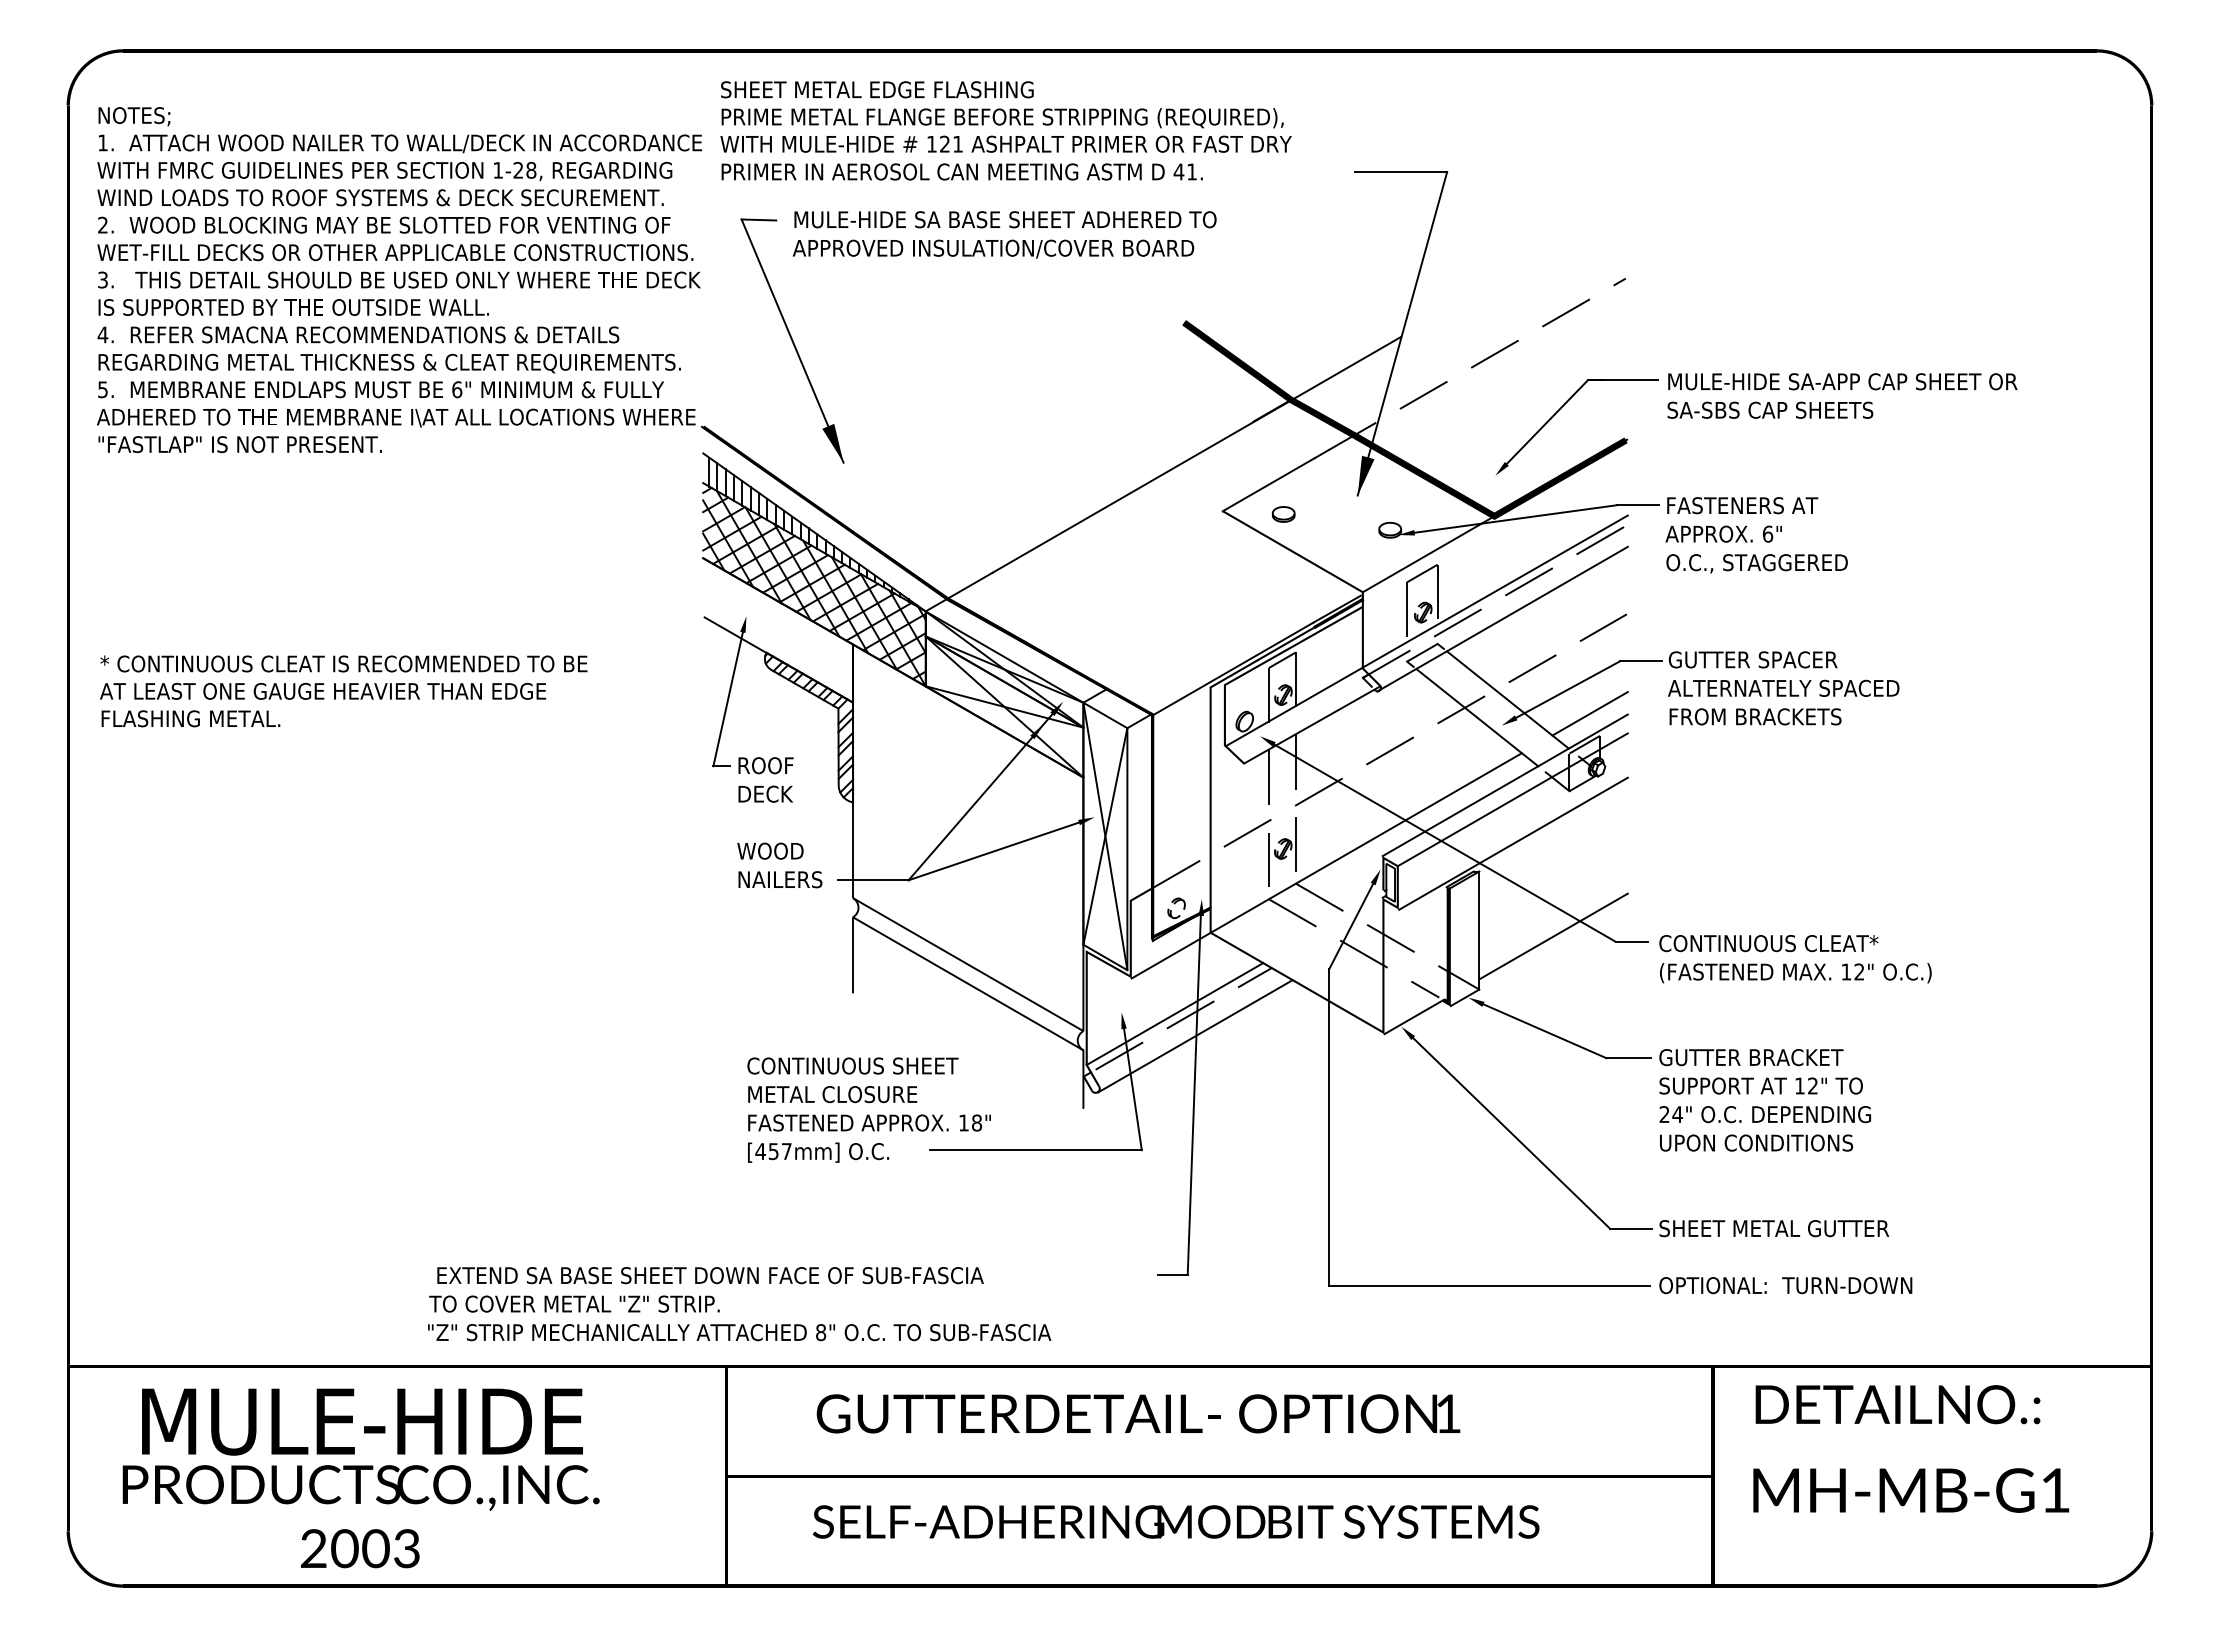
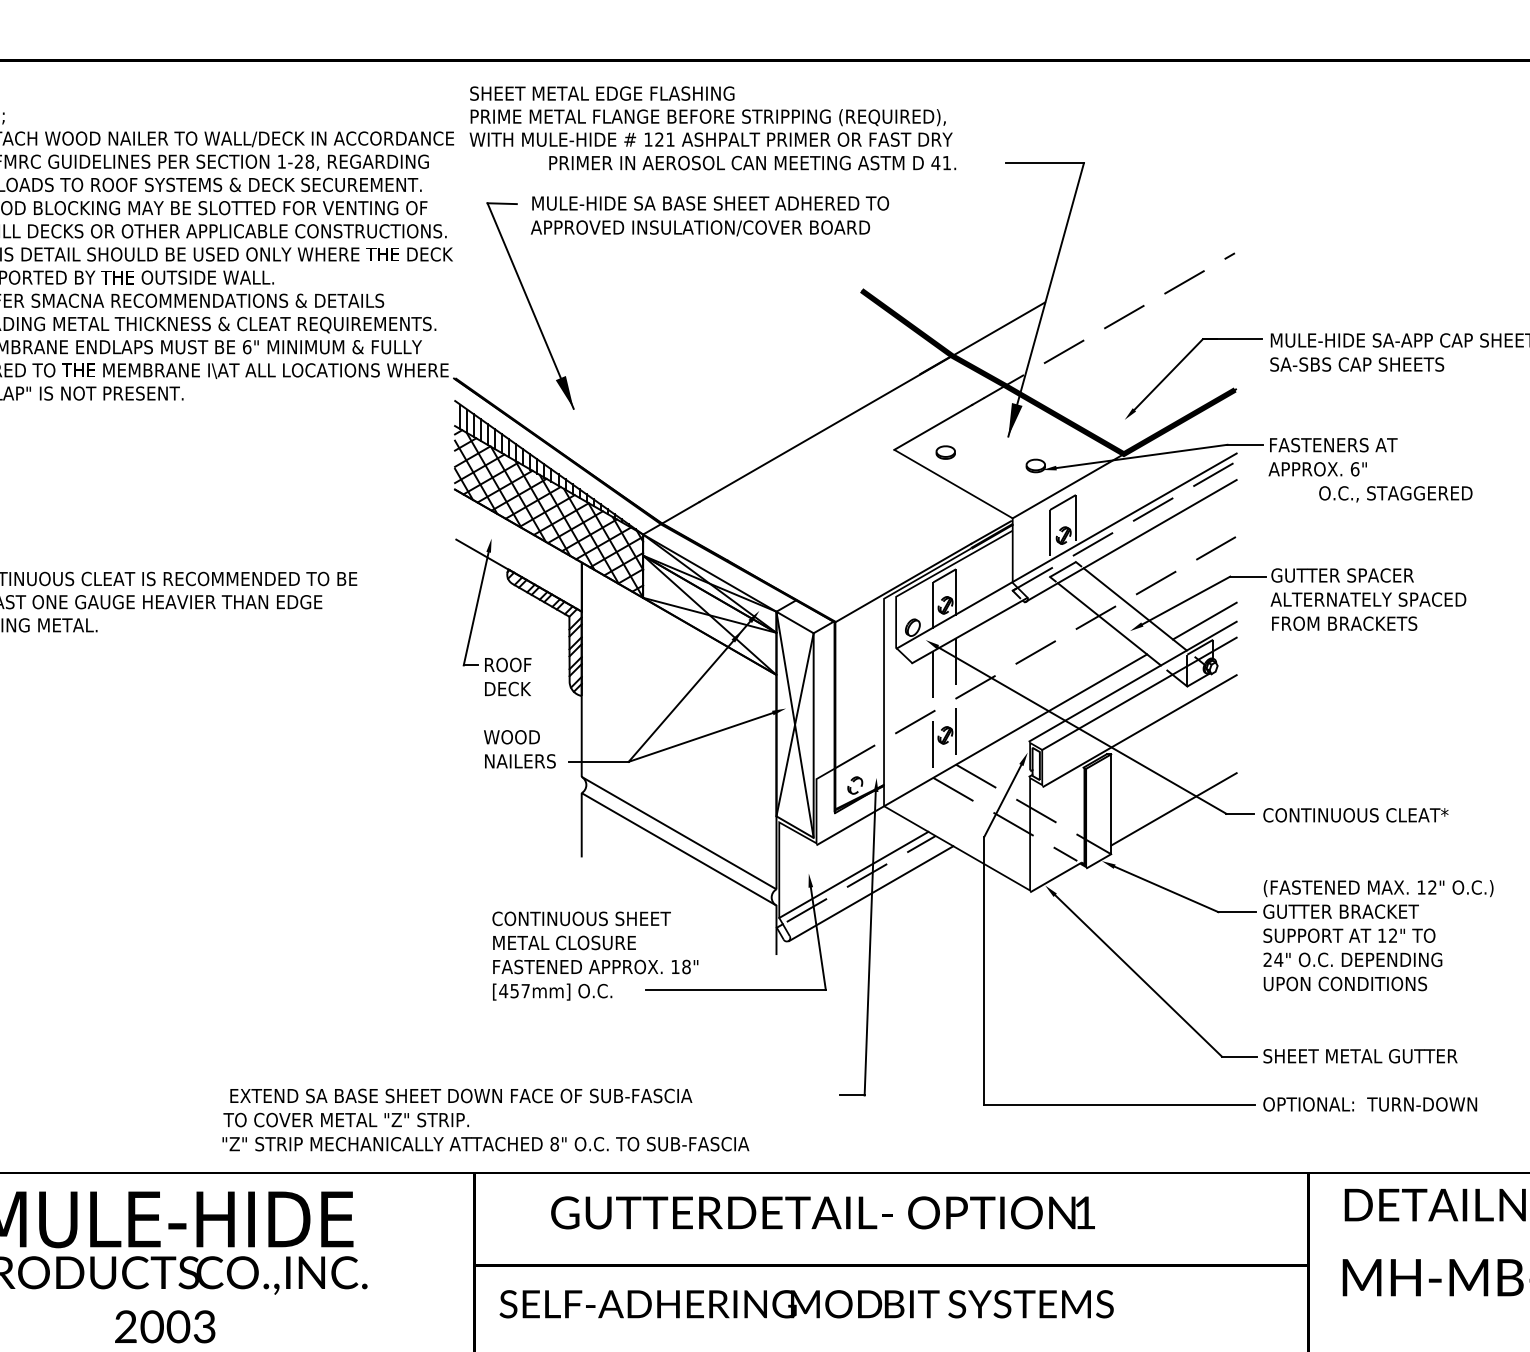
text: (961, 171) -> (752, 162), moved
text: (1756, 563) -> (1395, 494), moved
text: (1795, 973) -> (1378, 888), moved
text: (1175, 1521) -> (806, 1303), moved

